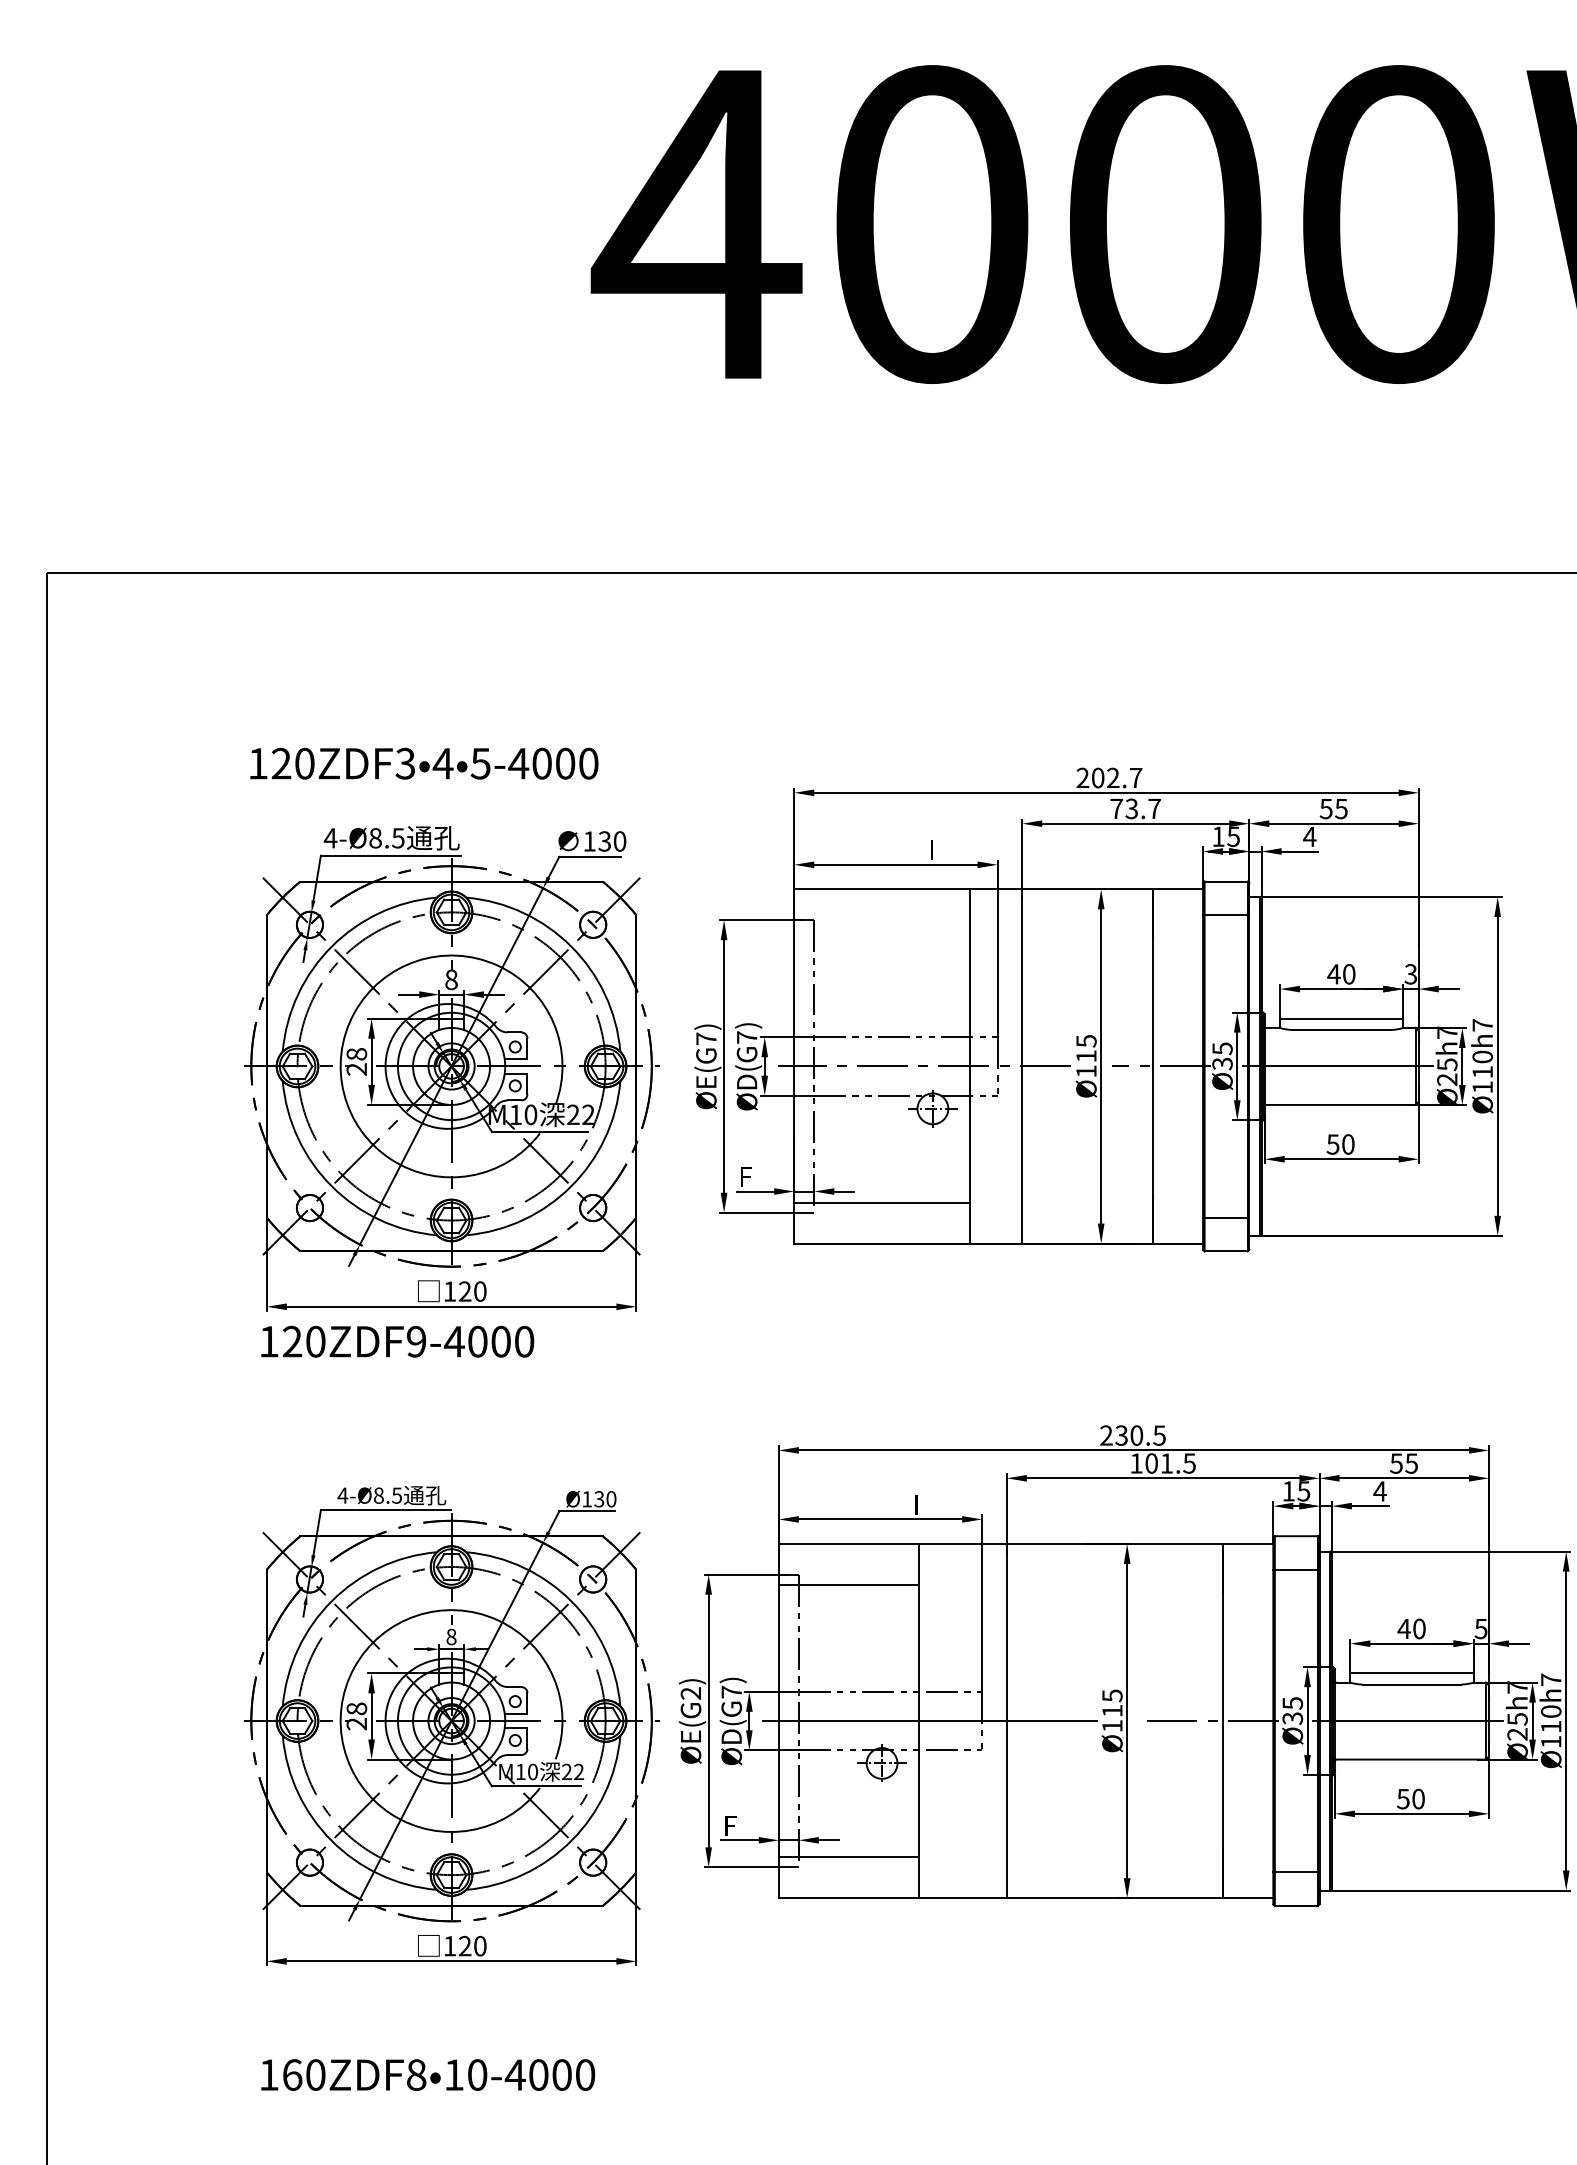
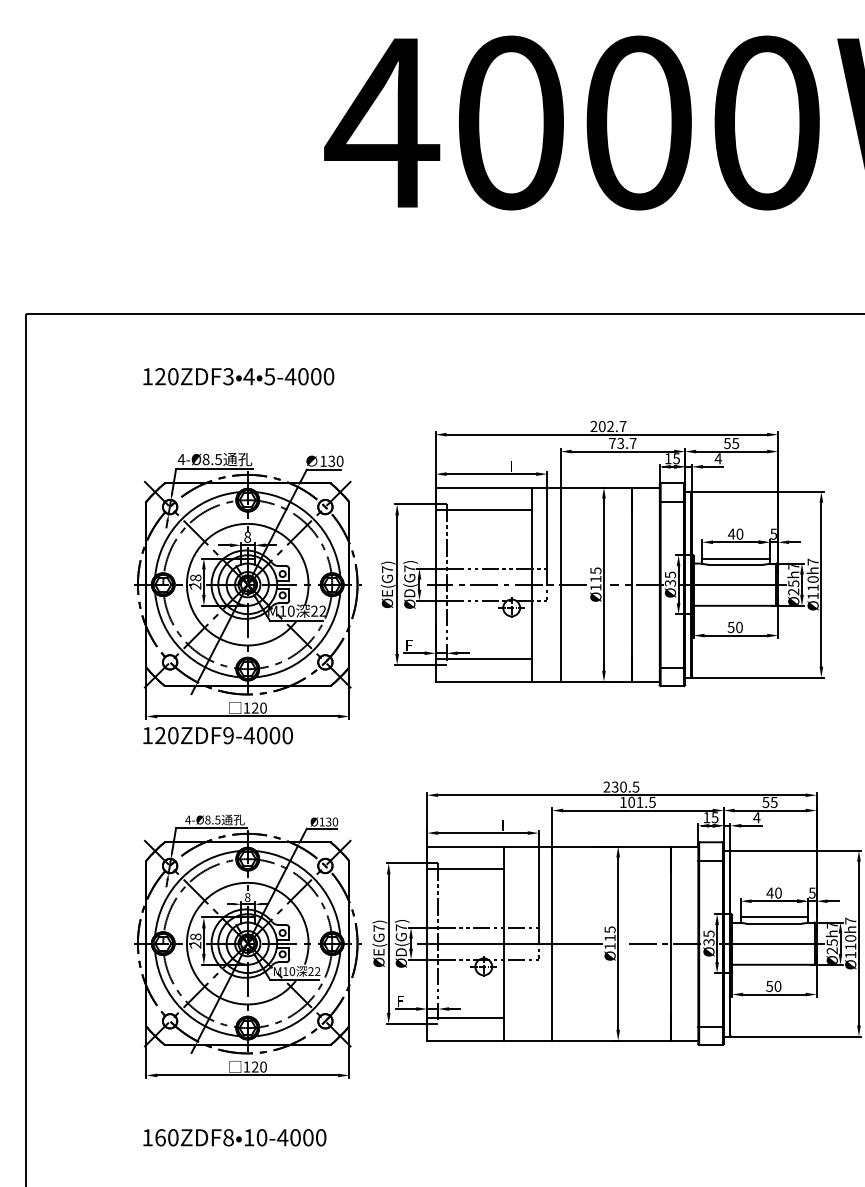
text: (423, 763) -> (238, 376), moved
line: (881, 931) -> (483, 510), added
text: (1410, 973) -> (773, 533), 3 -> 5
text: (690, 1693) -> (378, 928), E(G2) -> E(G7)

